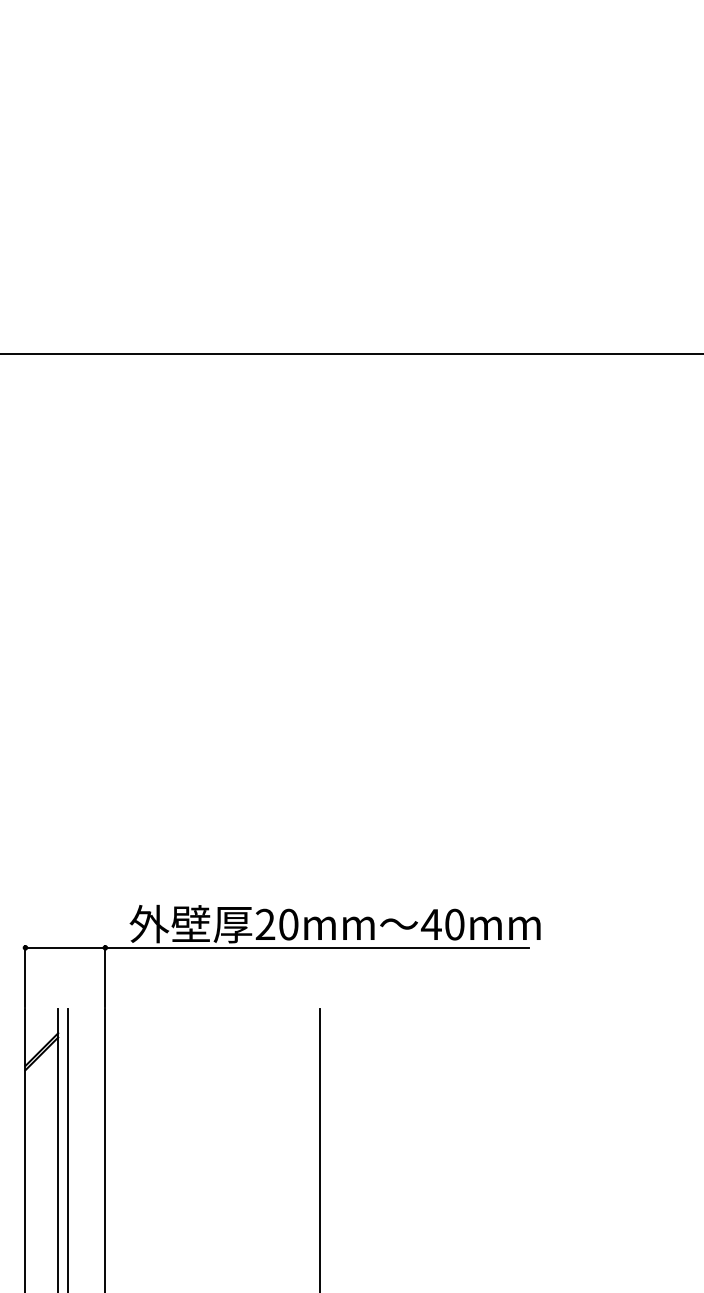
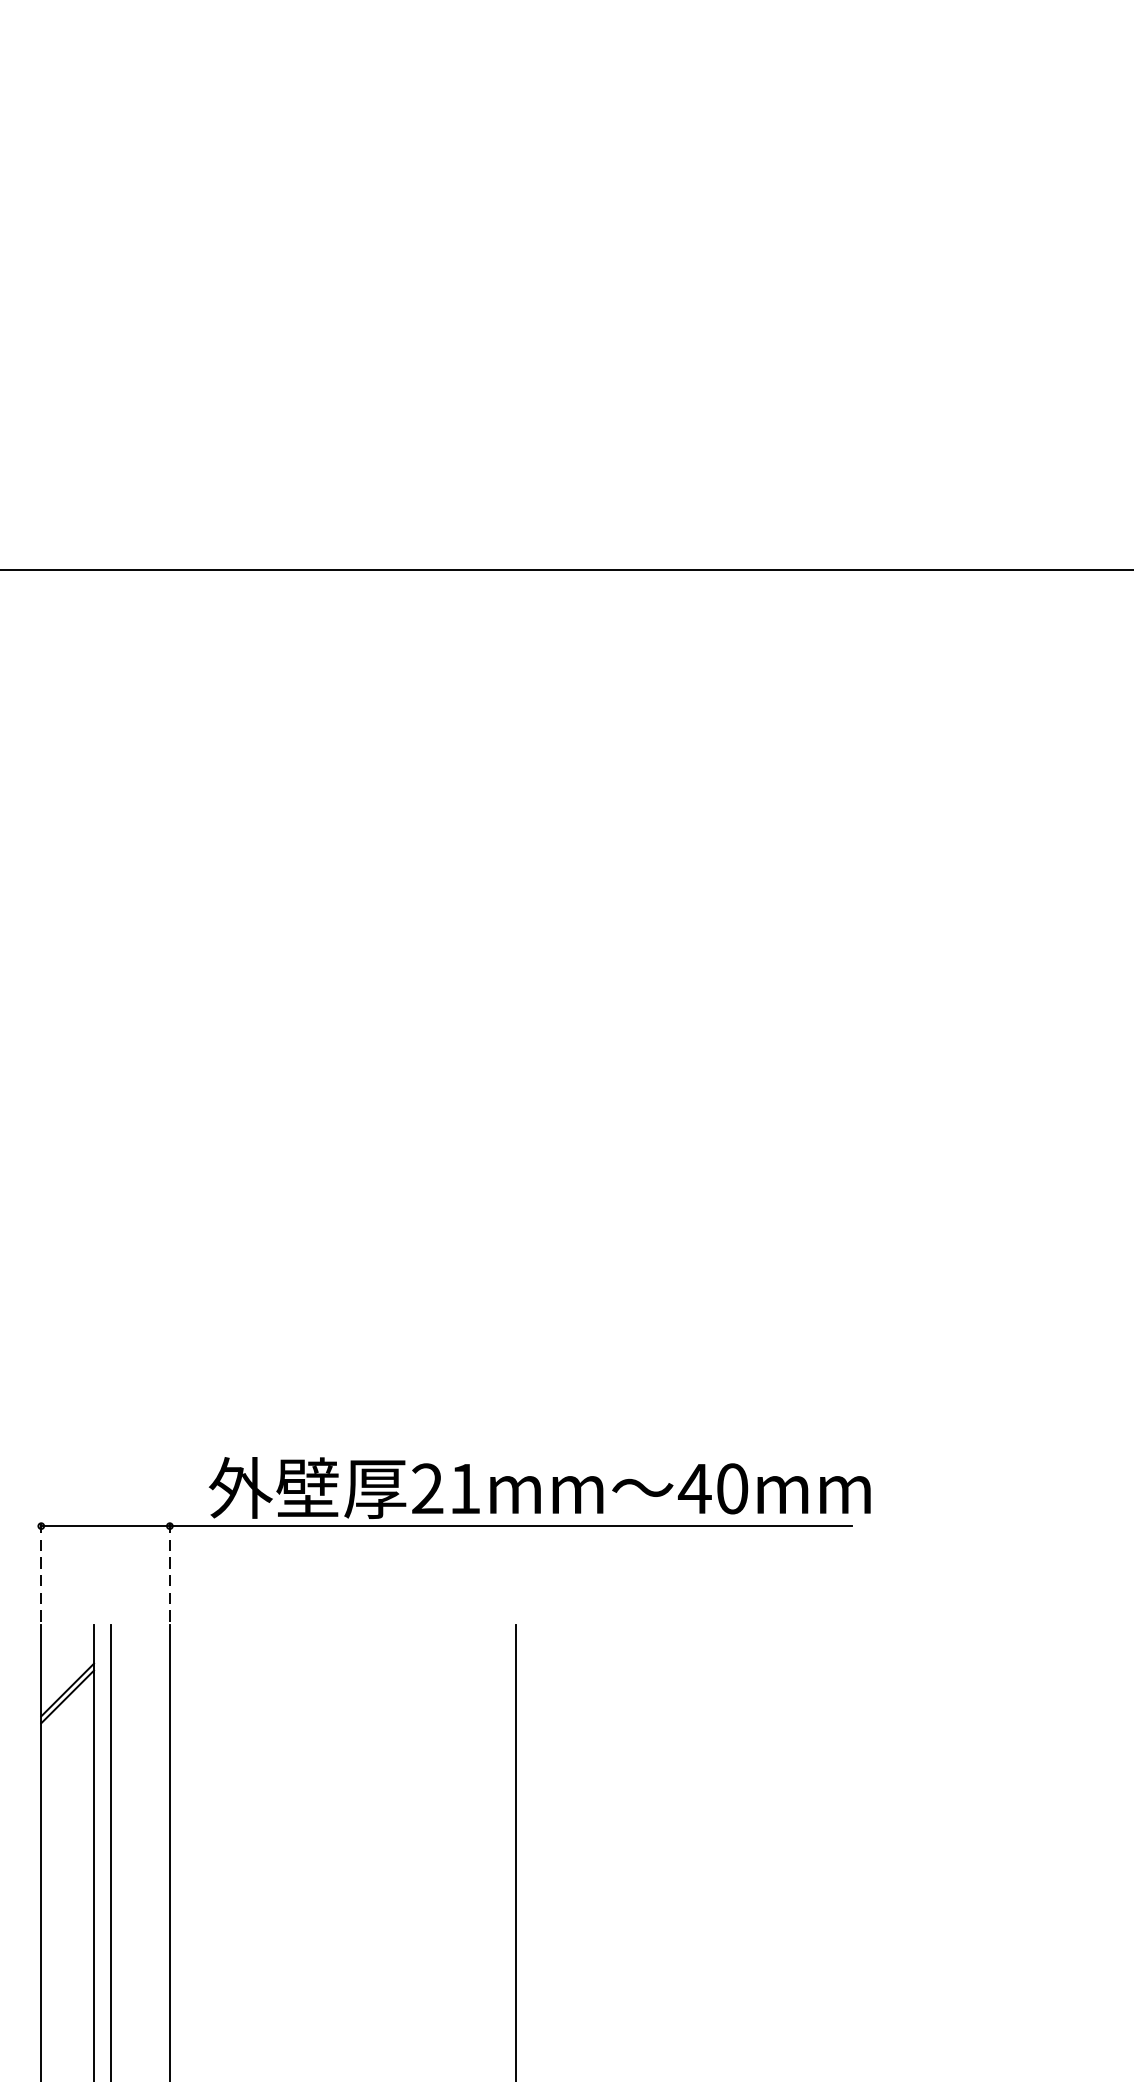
text: (288, 924) -> (464, 1488), 20mm -> 21mm
line: (25, 976) -> (41, 1572), solid -> dashed
line: (105, 976) -> (170, 1572), solid -> dashed

